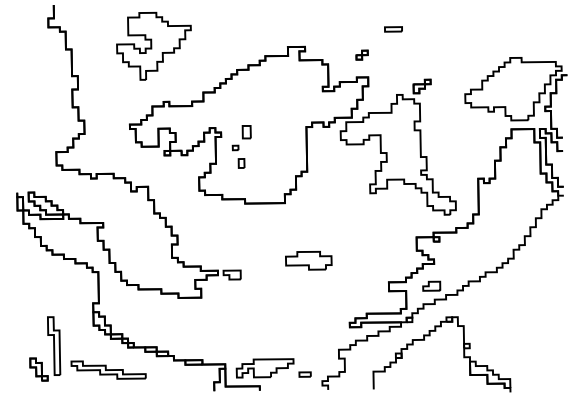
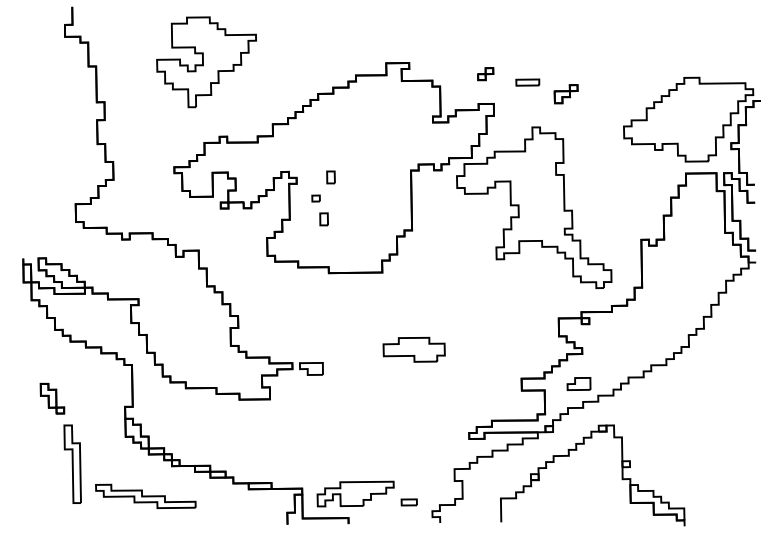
part: (393, 29) -> (527, 82), moved
part: (421, 86) -> (565, 94), moved
part: (246, 132) -> (330, 177), size x0.71
part: (39, 369) -> (52, 398), moved

